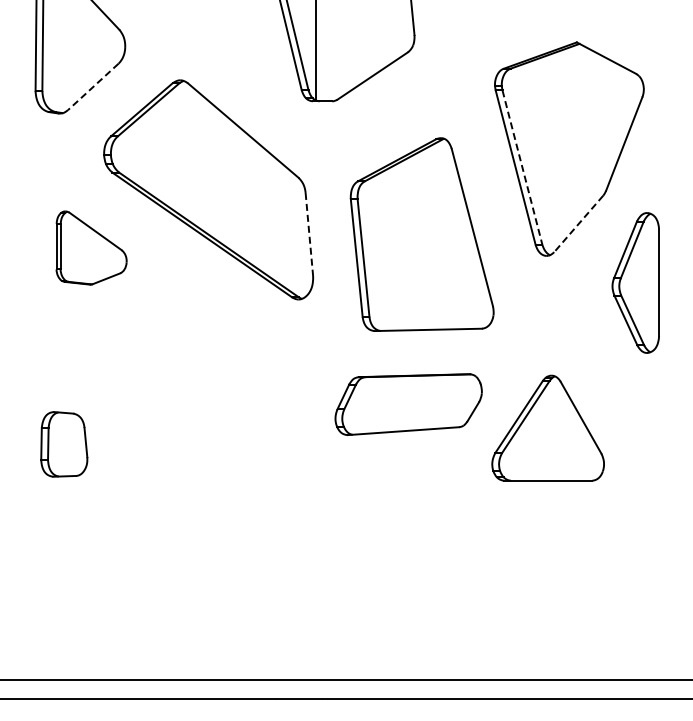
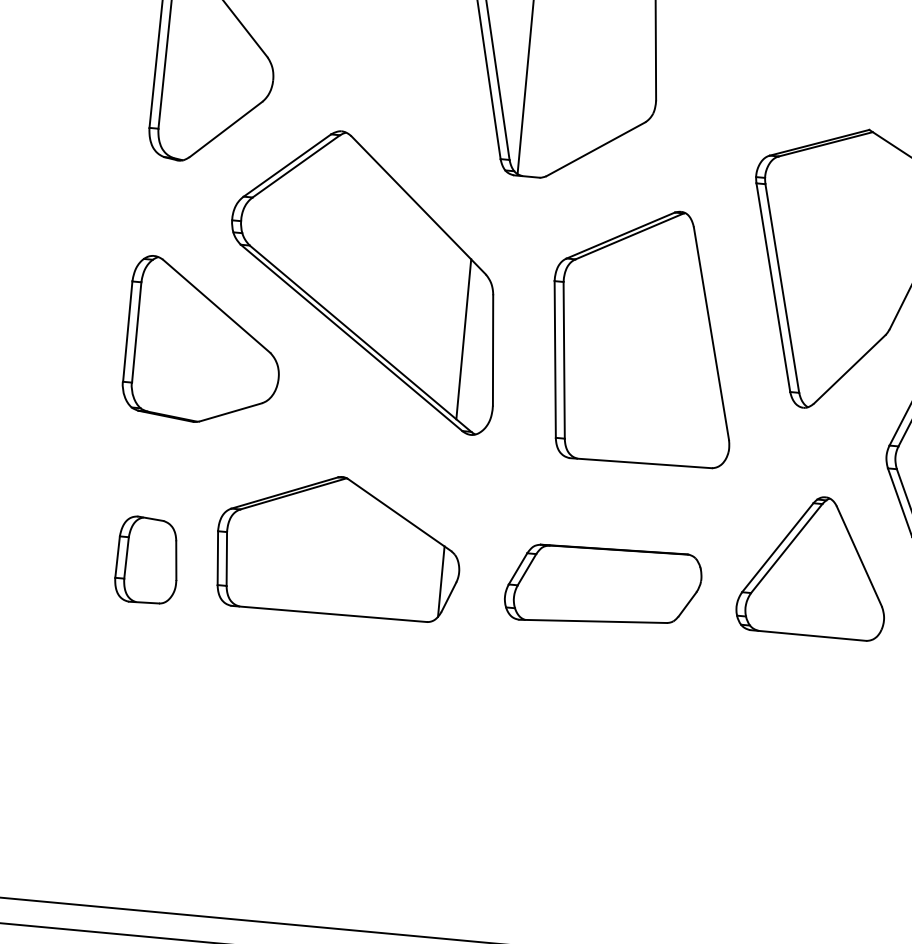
line: (92, 87) -> (225, 130), dashed -> solid
line: (522, 167) -> (782, 288), dashed -> solid
line: (578, 224) -> (849, 370), dashed -> solid
line: (286, 227) -> (463, 338), added
line: (309, 234) -> (493, 350), dashed -> solid
part: (421, 234) -> (643, 336), moved
part: (91, 247) -> (204, 340), size x1.67
part: (207, 392) -> (339, 546), added
part: (547, 427) -> (813, 565), moved
part: (64, 444) -> (147, 560), moved

